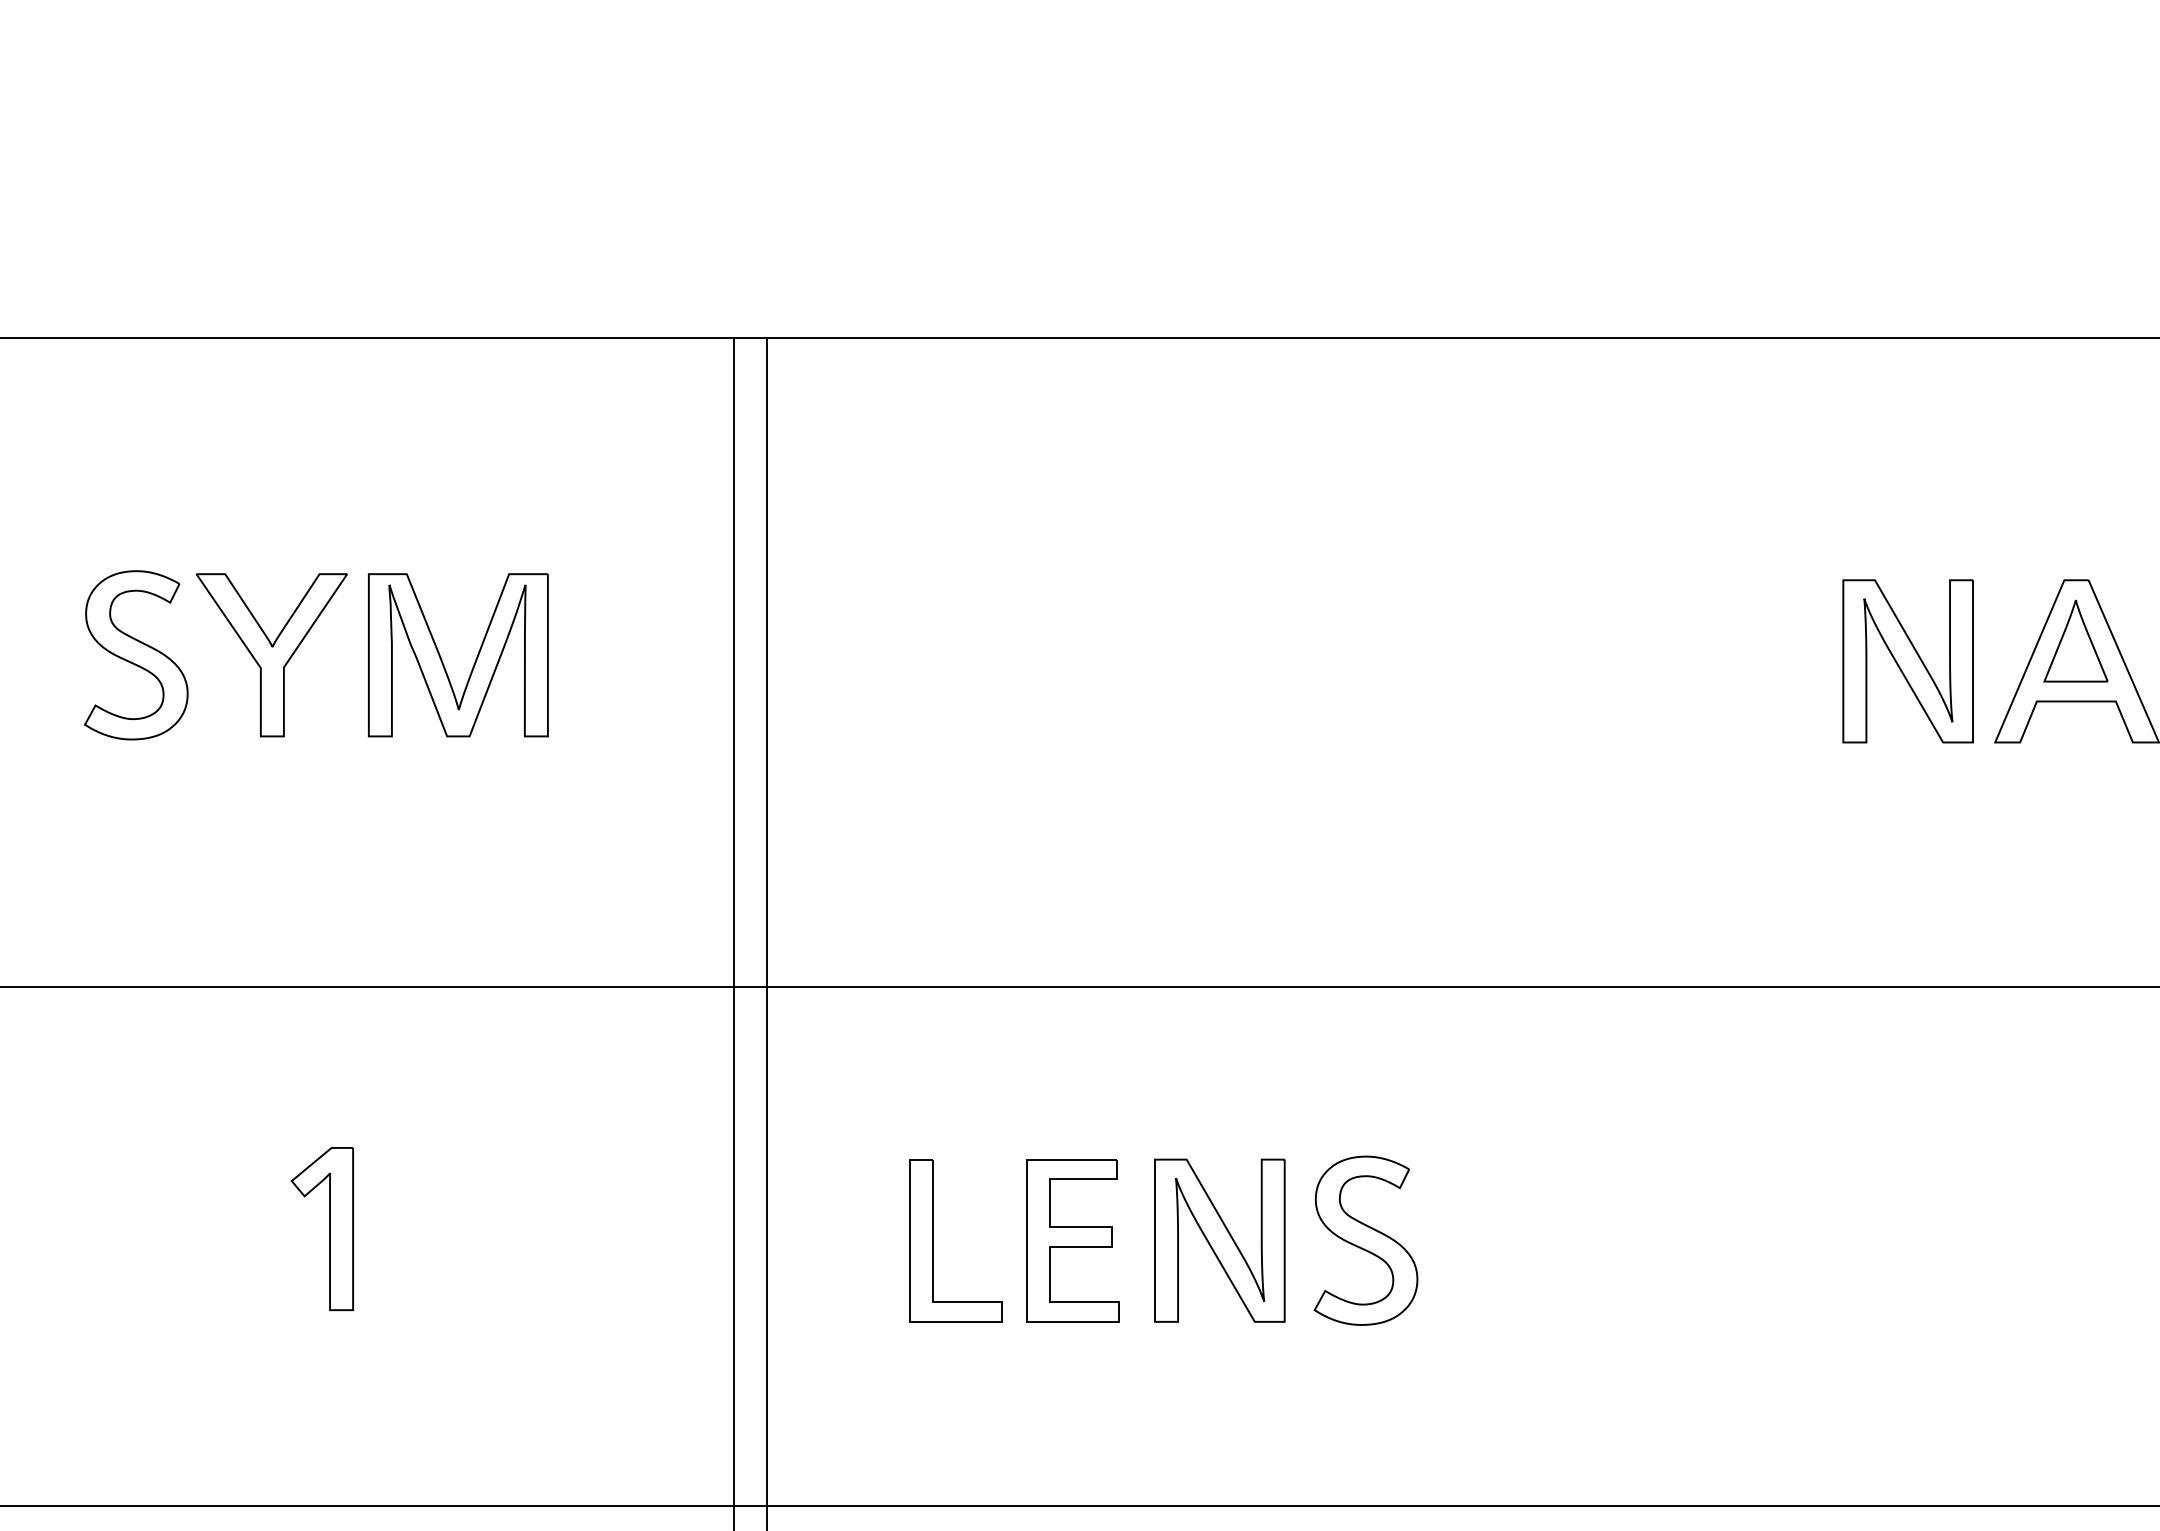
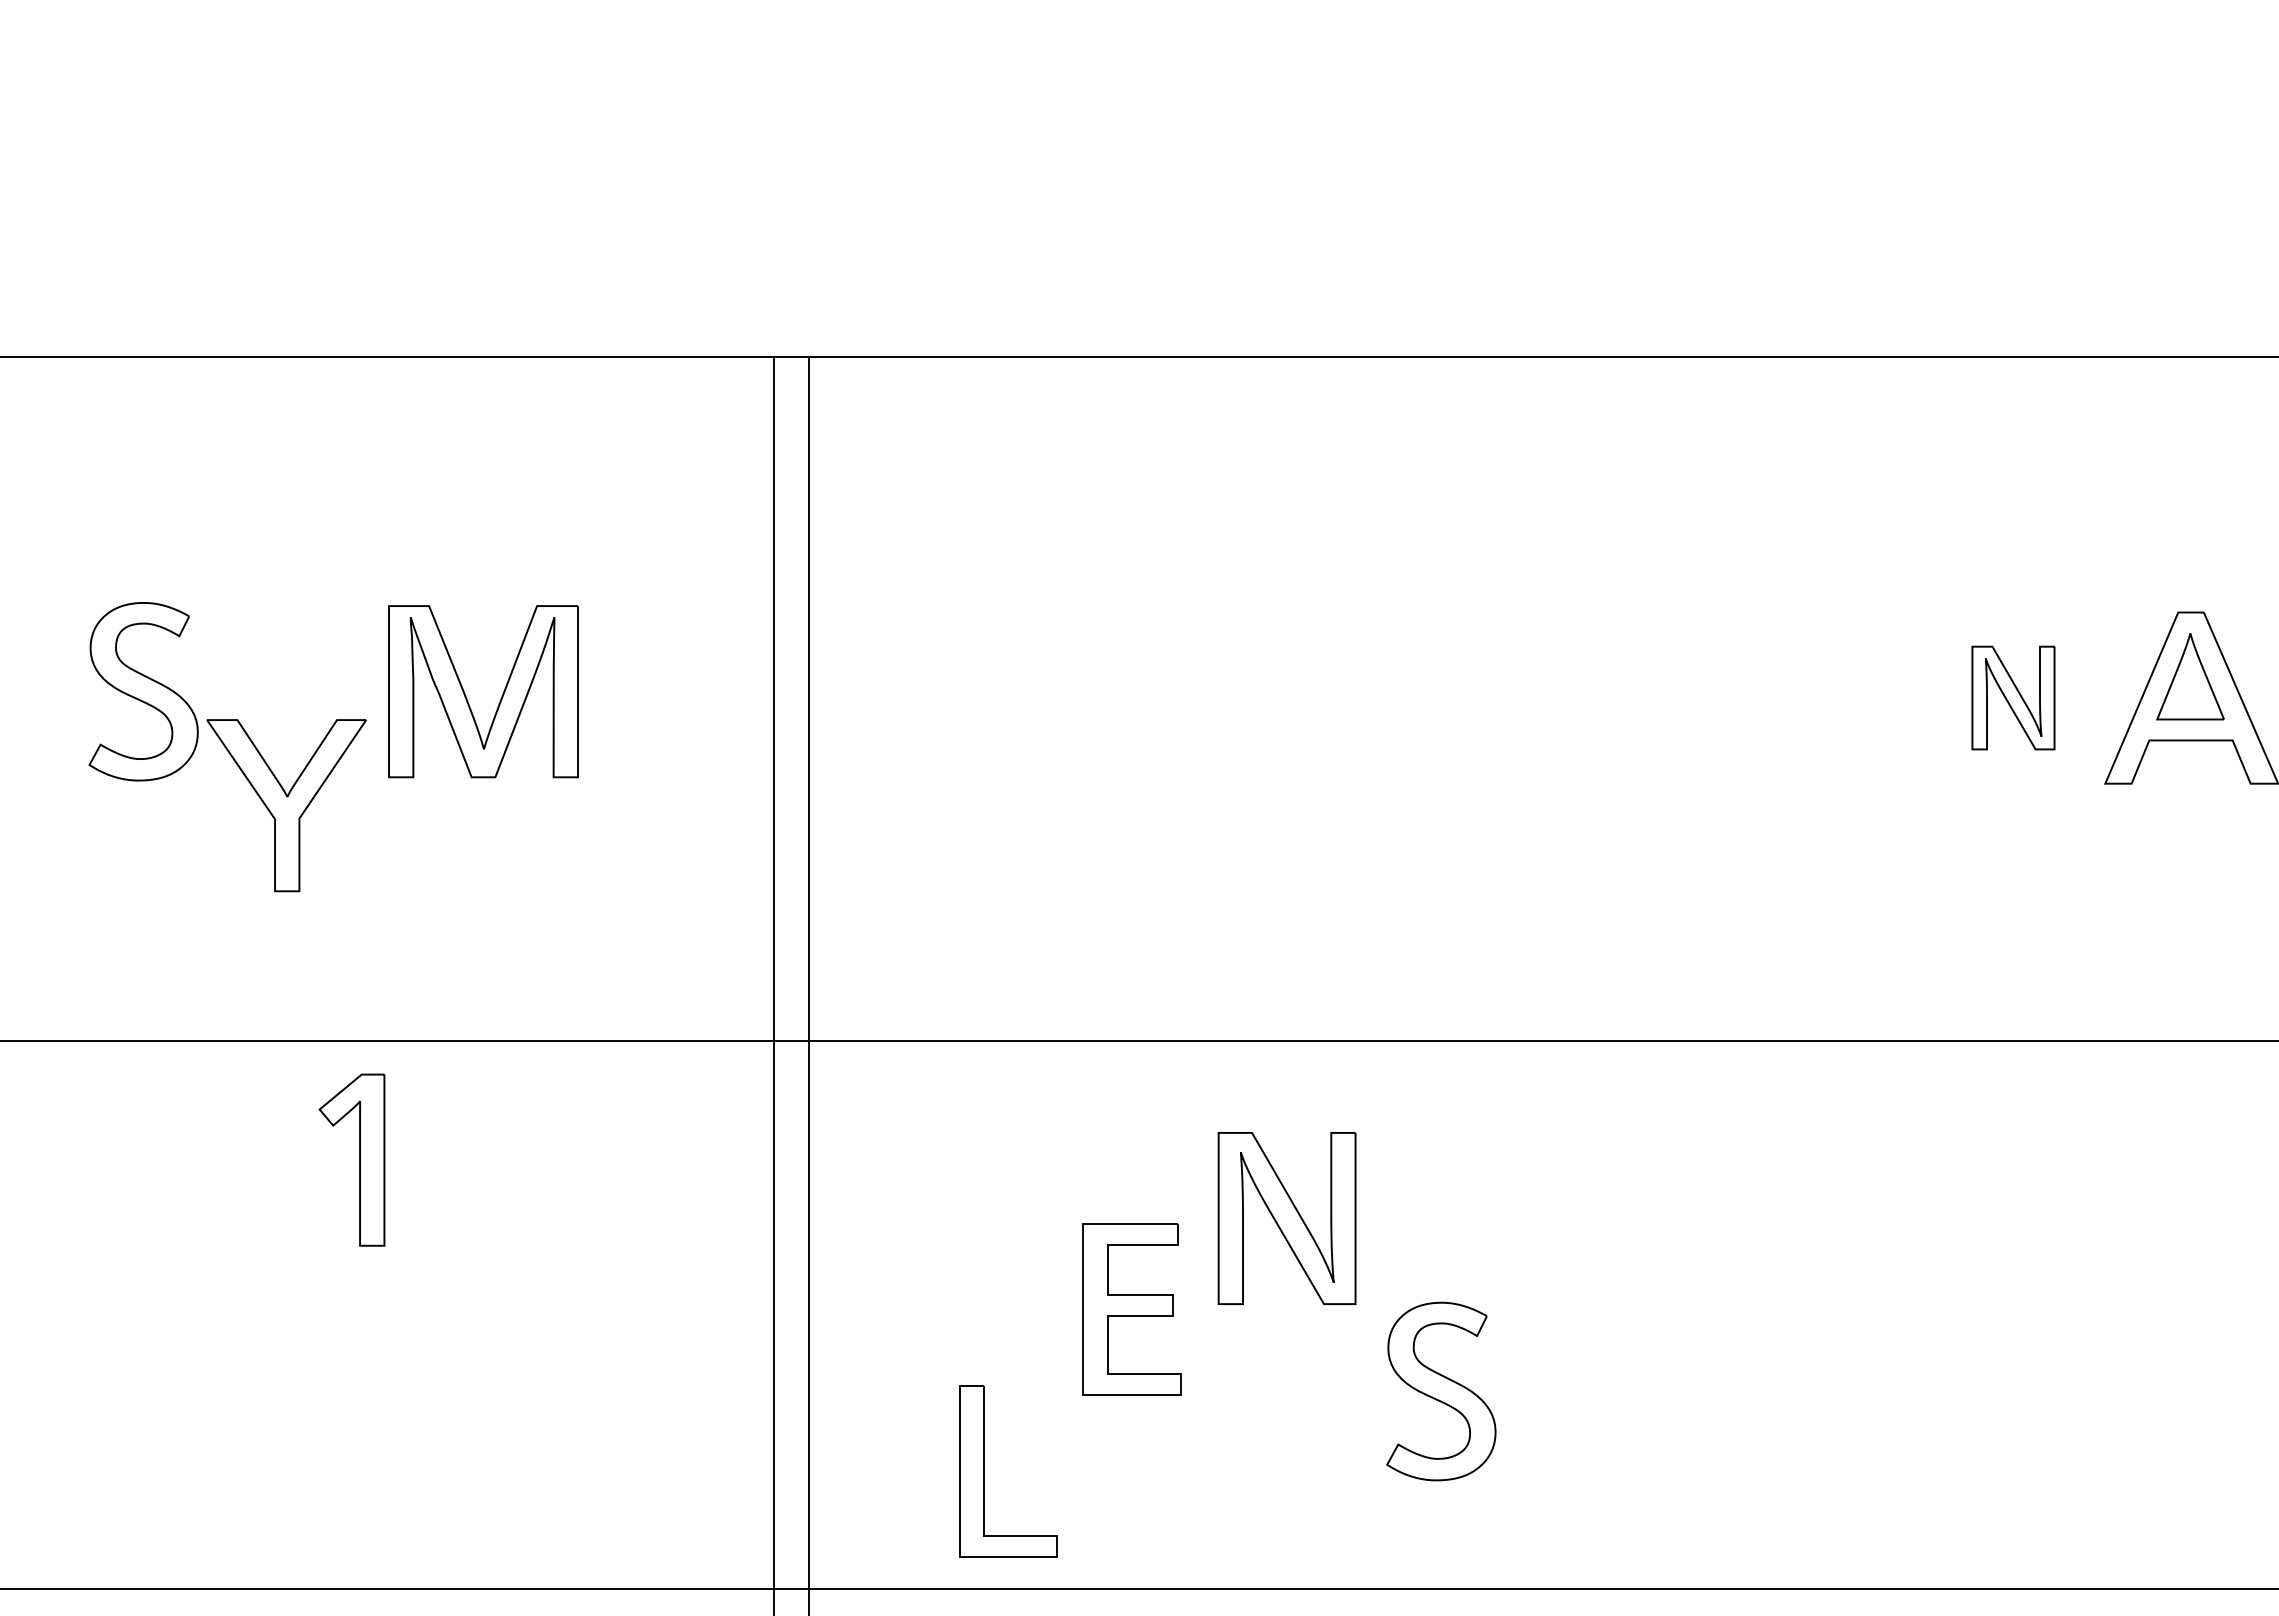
part: (271, 655) -> (286, 805), moved
part: (1908, 660) -> (2013, 697), size x0.6
part: (329, 1228) -> (359, 1159), moved
part: (933, 1240) -> (984, 1471), moved
part: (1219, 1240) -> (1286, 1218), moved
part: (1366, 1240) -> (1441, 1391), moved

